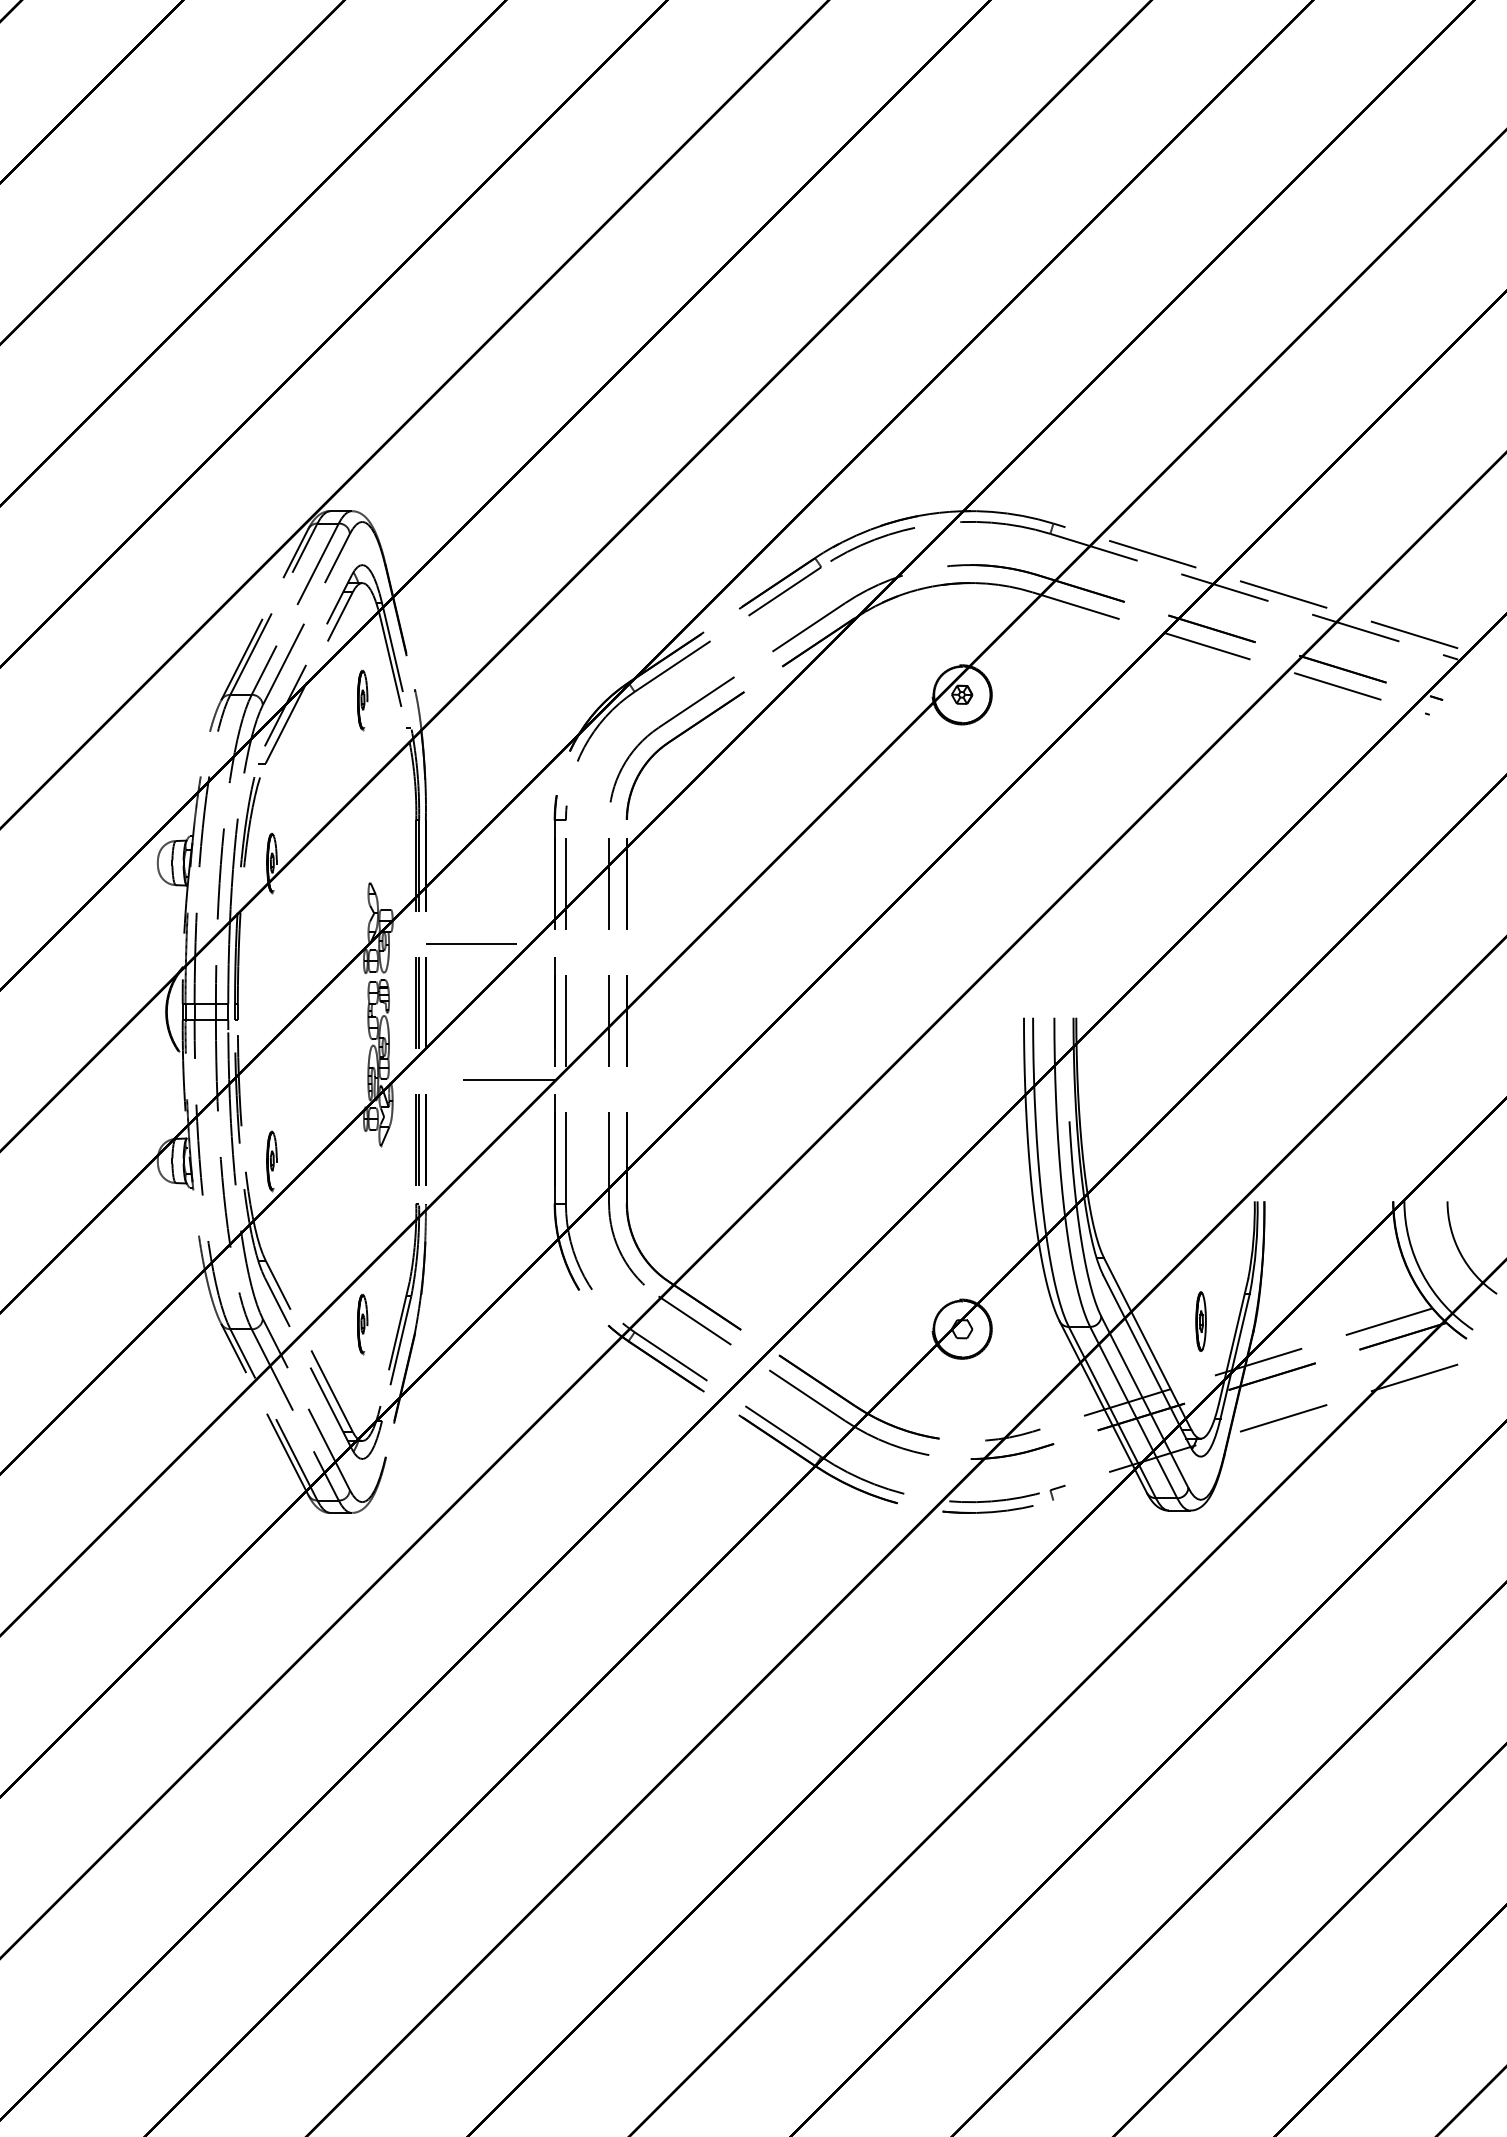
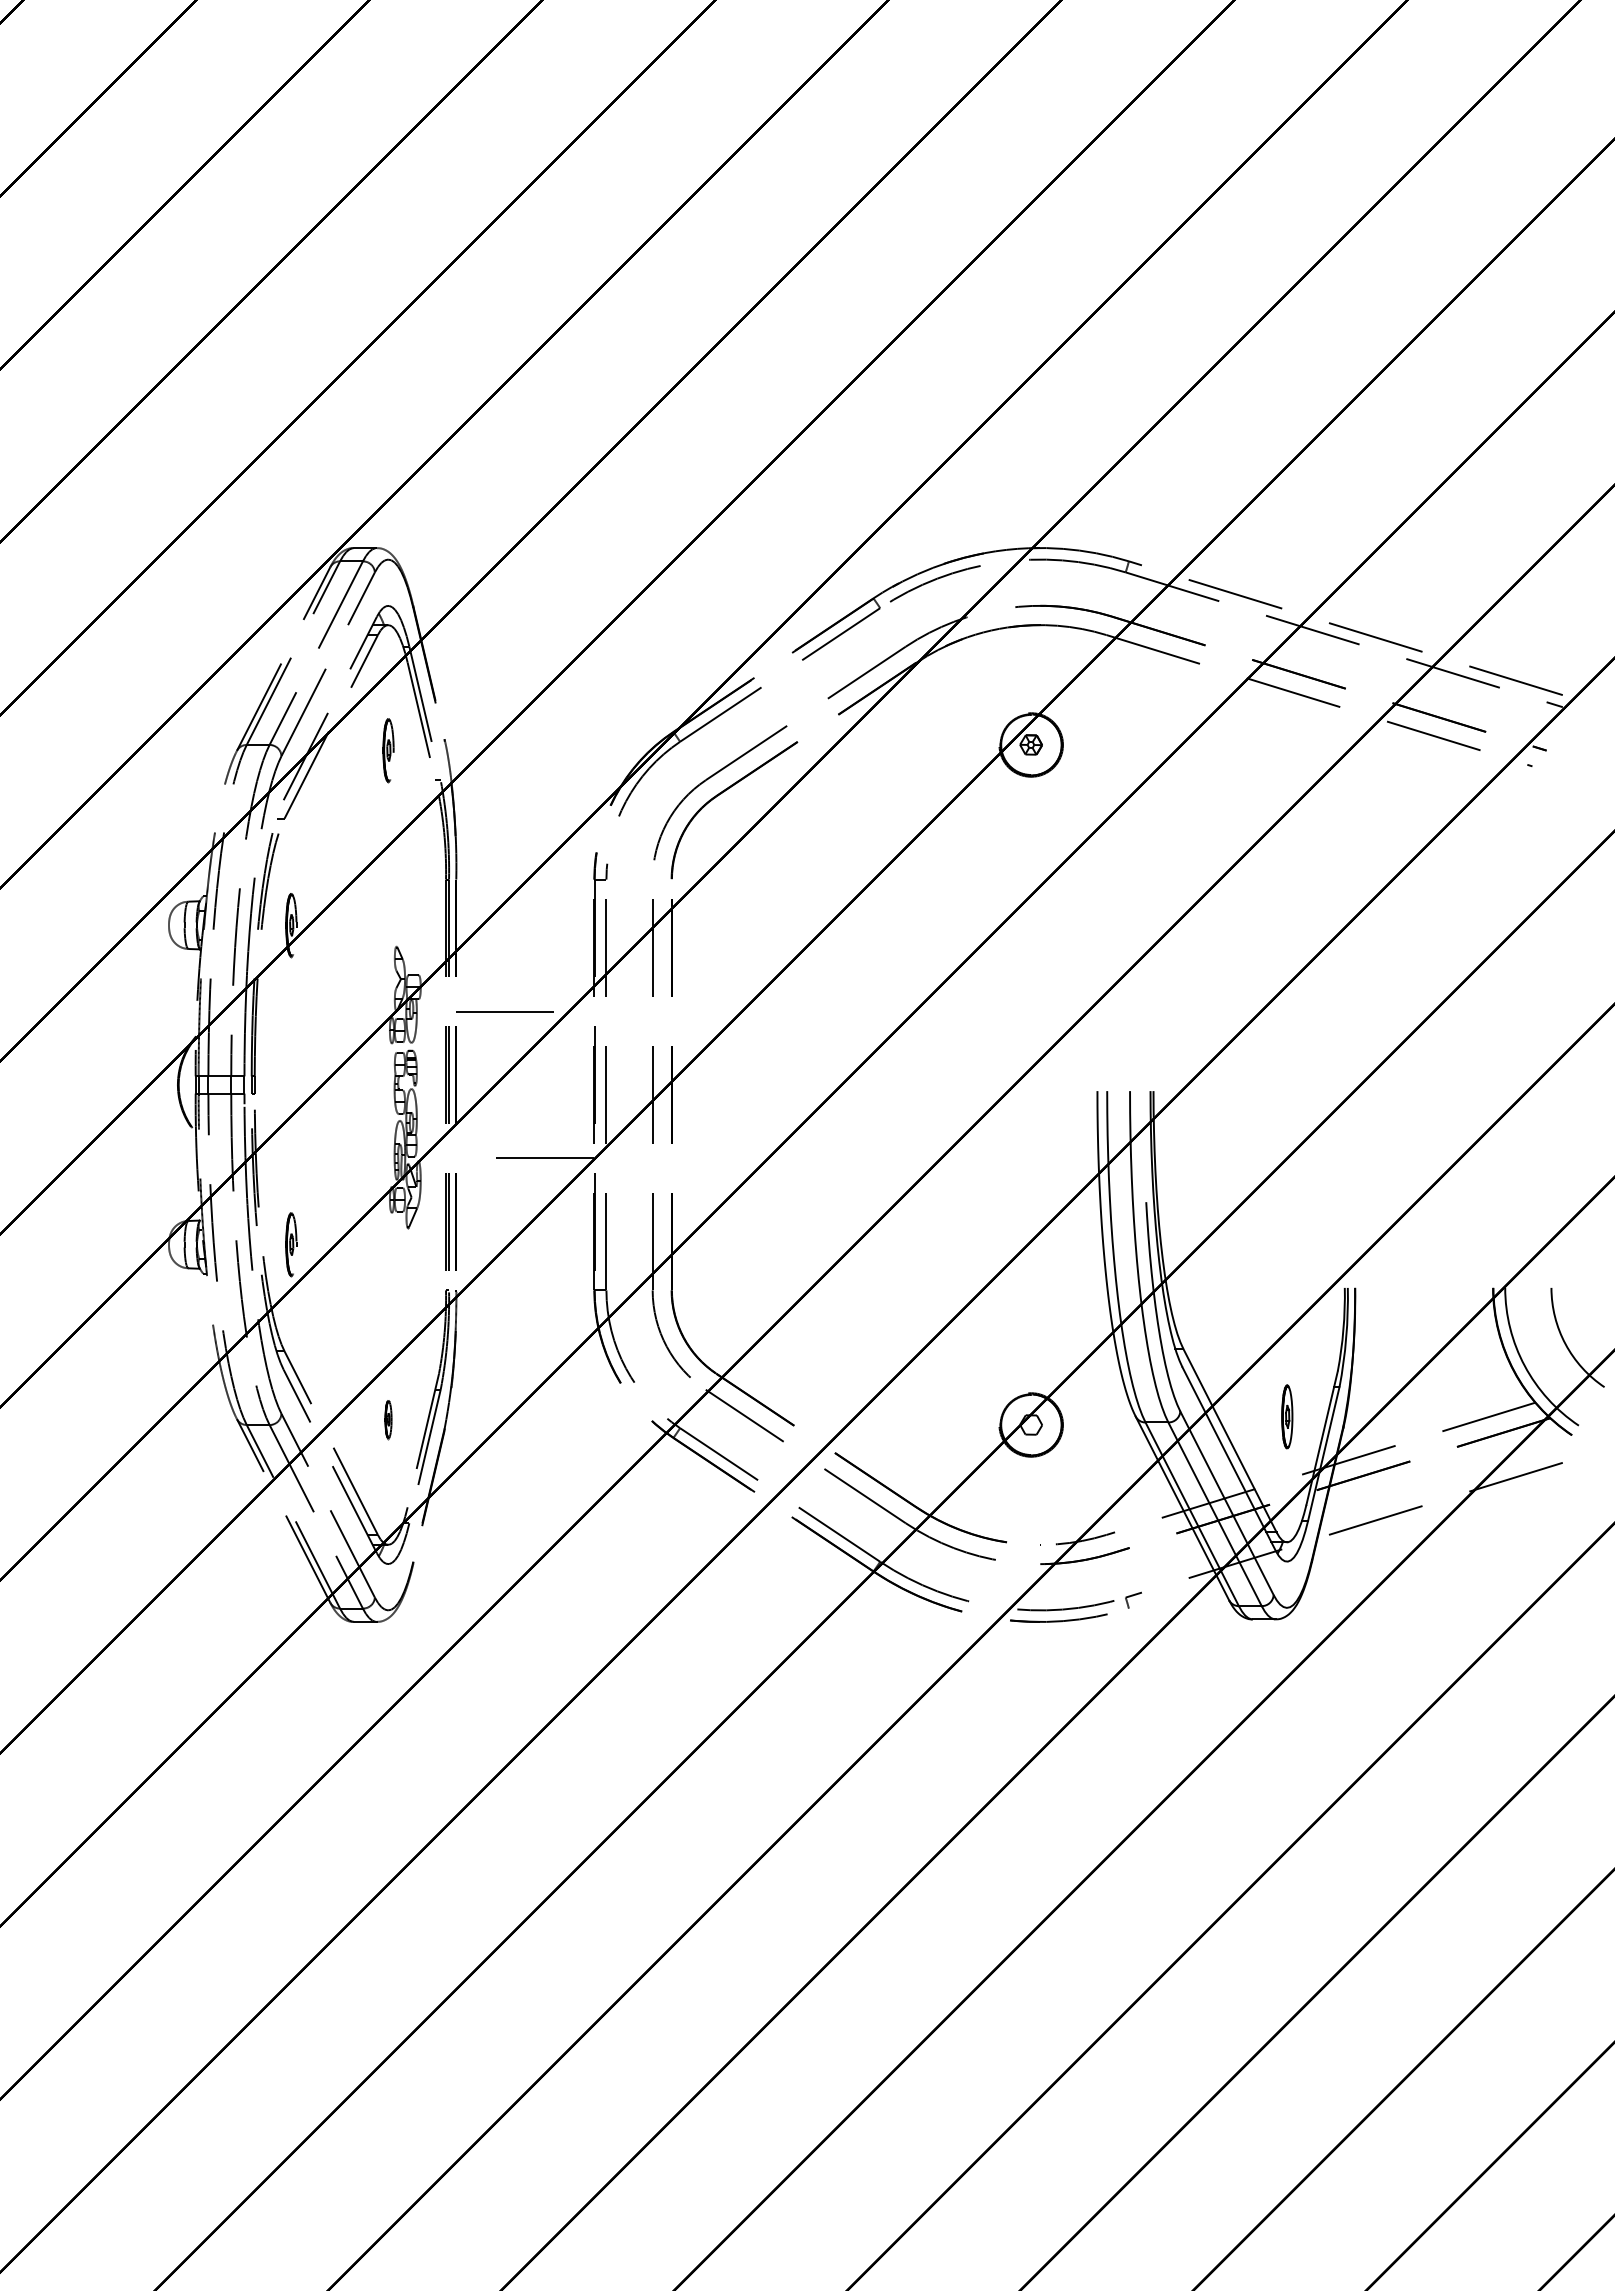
part: (362, 1324) -> (388, 1419), size x0.6

